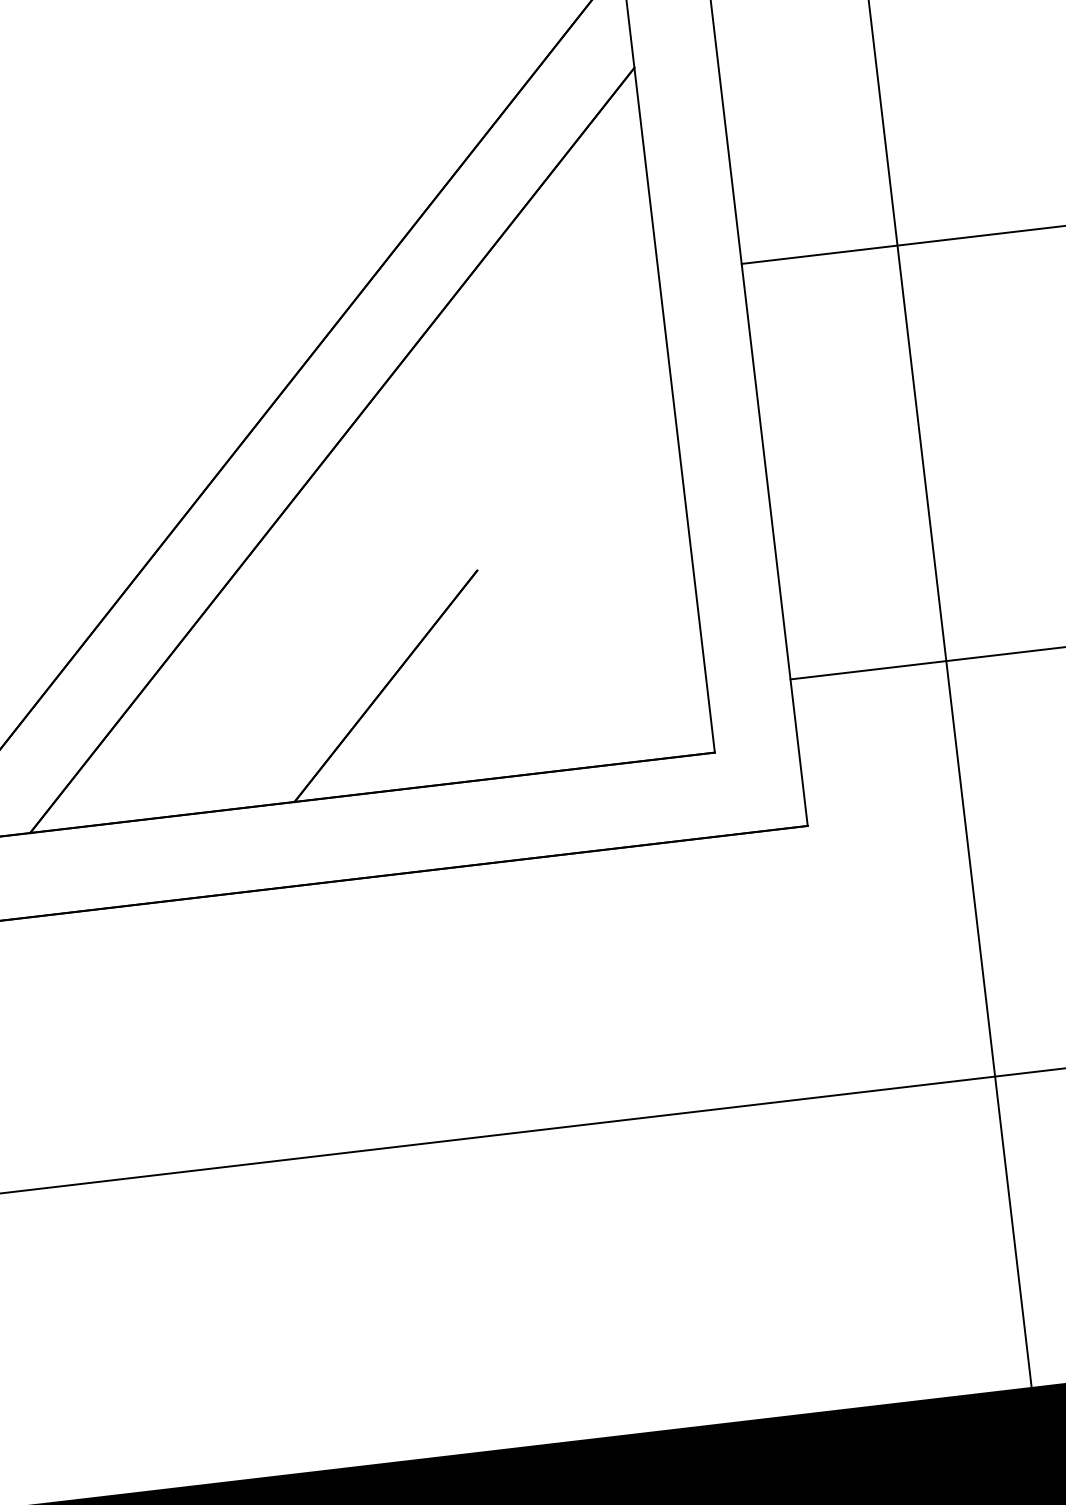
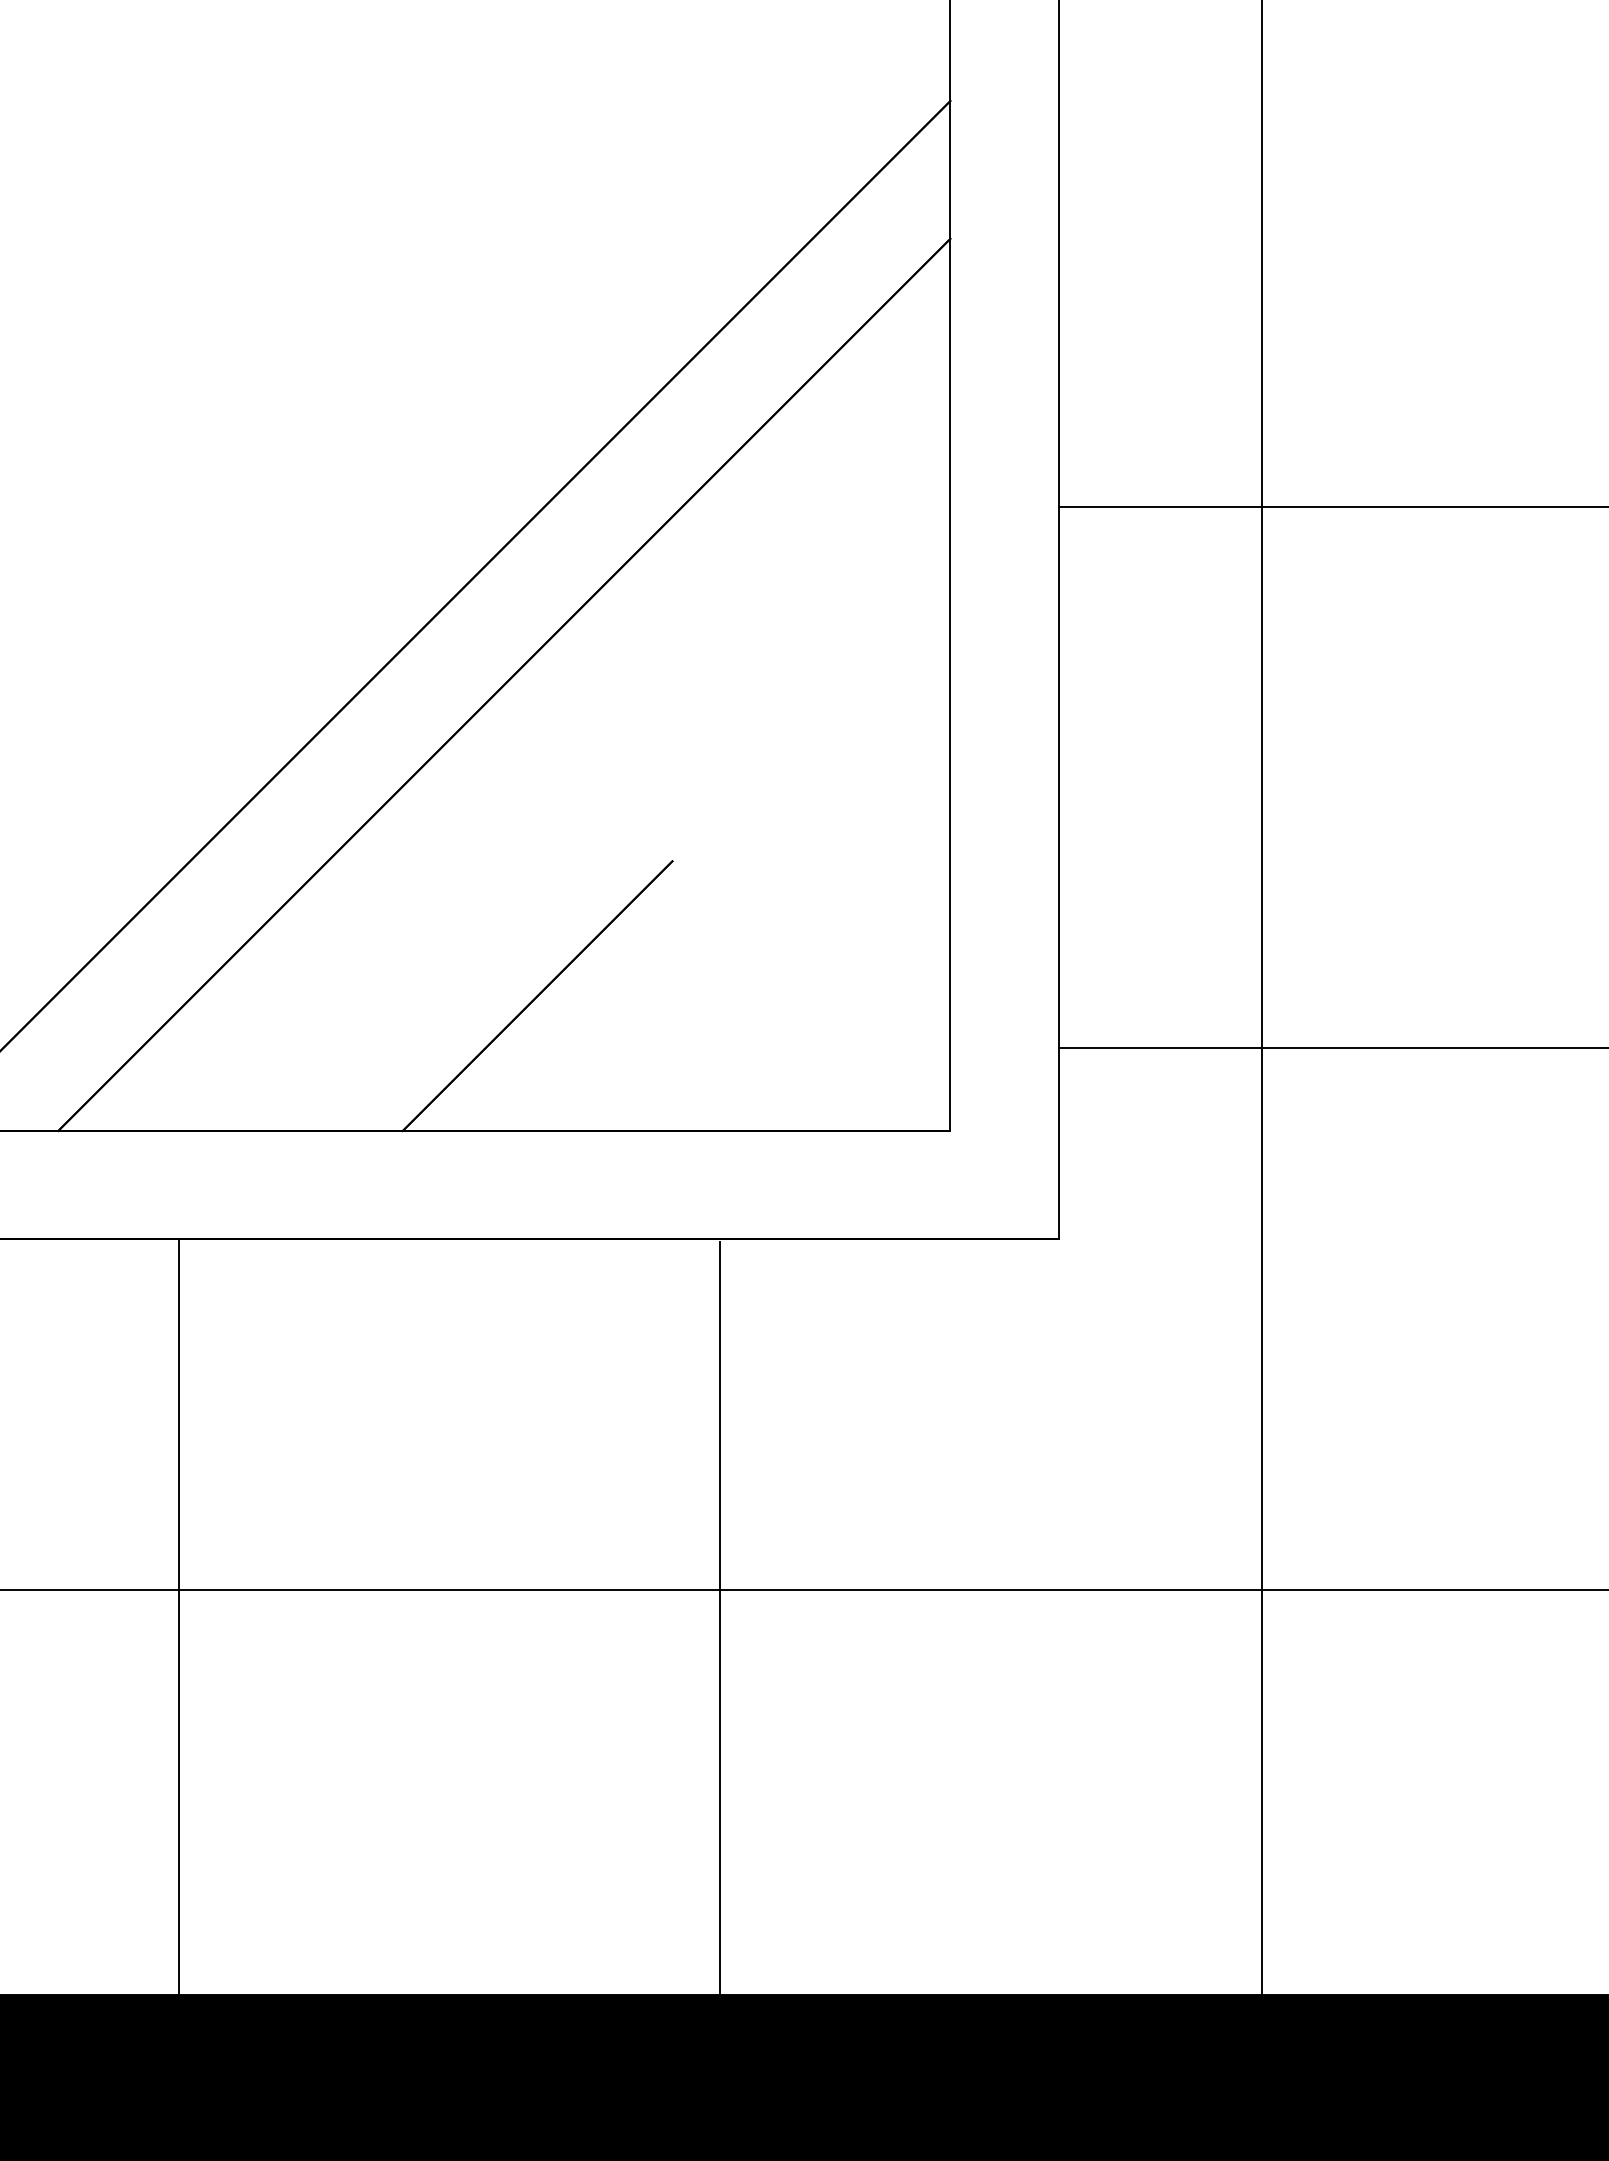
line: (582, 1147) -> (720, 1618), added
line: (166, 1196) -> (178, 1618), added

